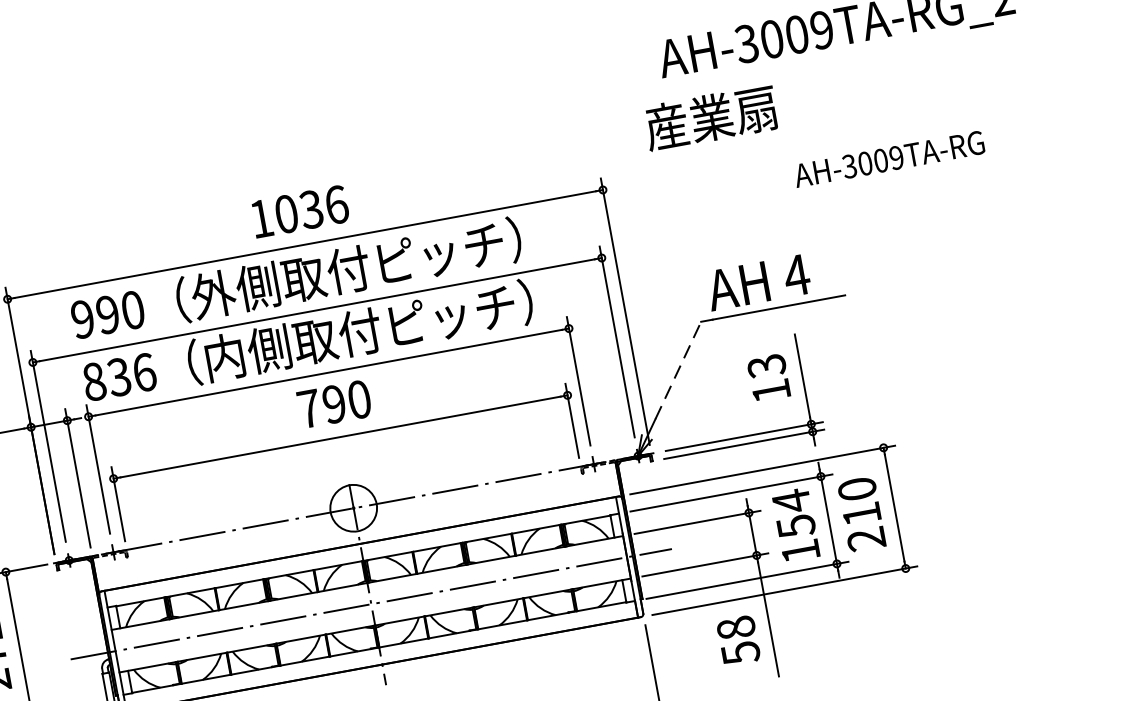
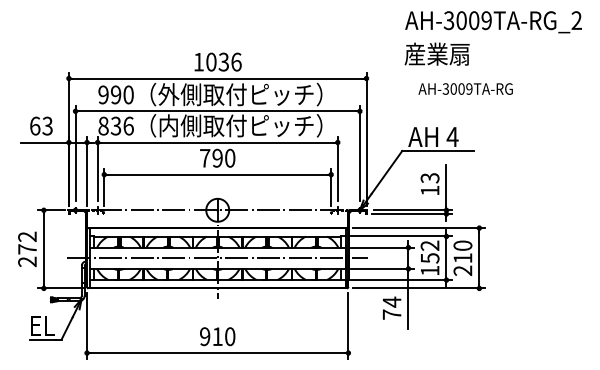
text: (709, 116) -> (436, 53), moved
text: (888, 158) -> (465, 88), moved
line: (679, 370) -> (387, 172), dashed -> solid
text: (790, 500) -> (429, 245), 154 -> 152
text: (737, 638) -> (391, 307), 58 -> 74

